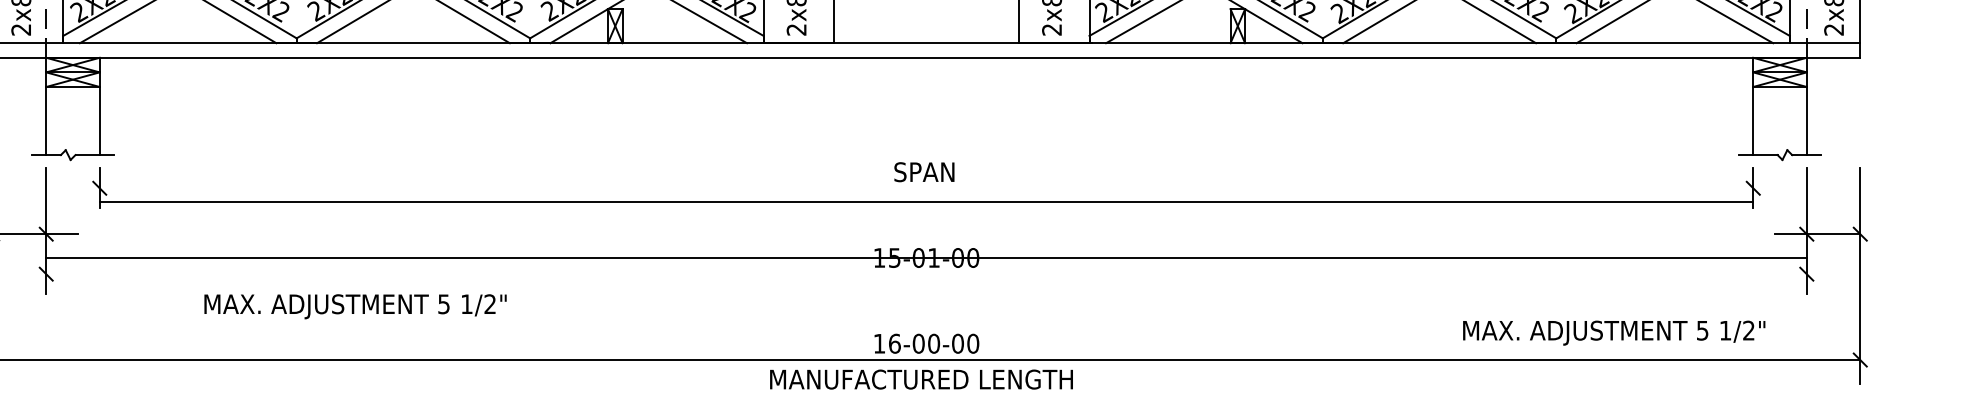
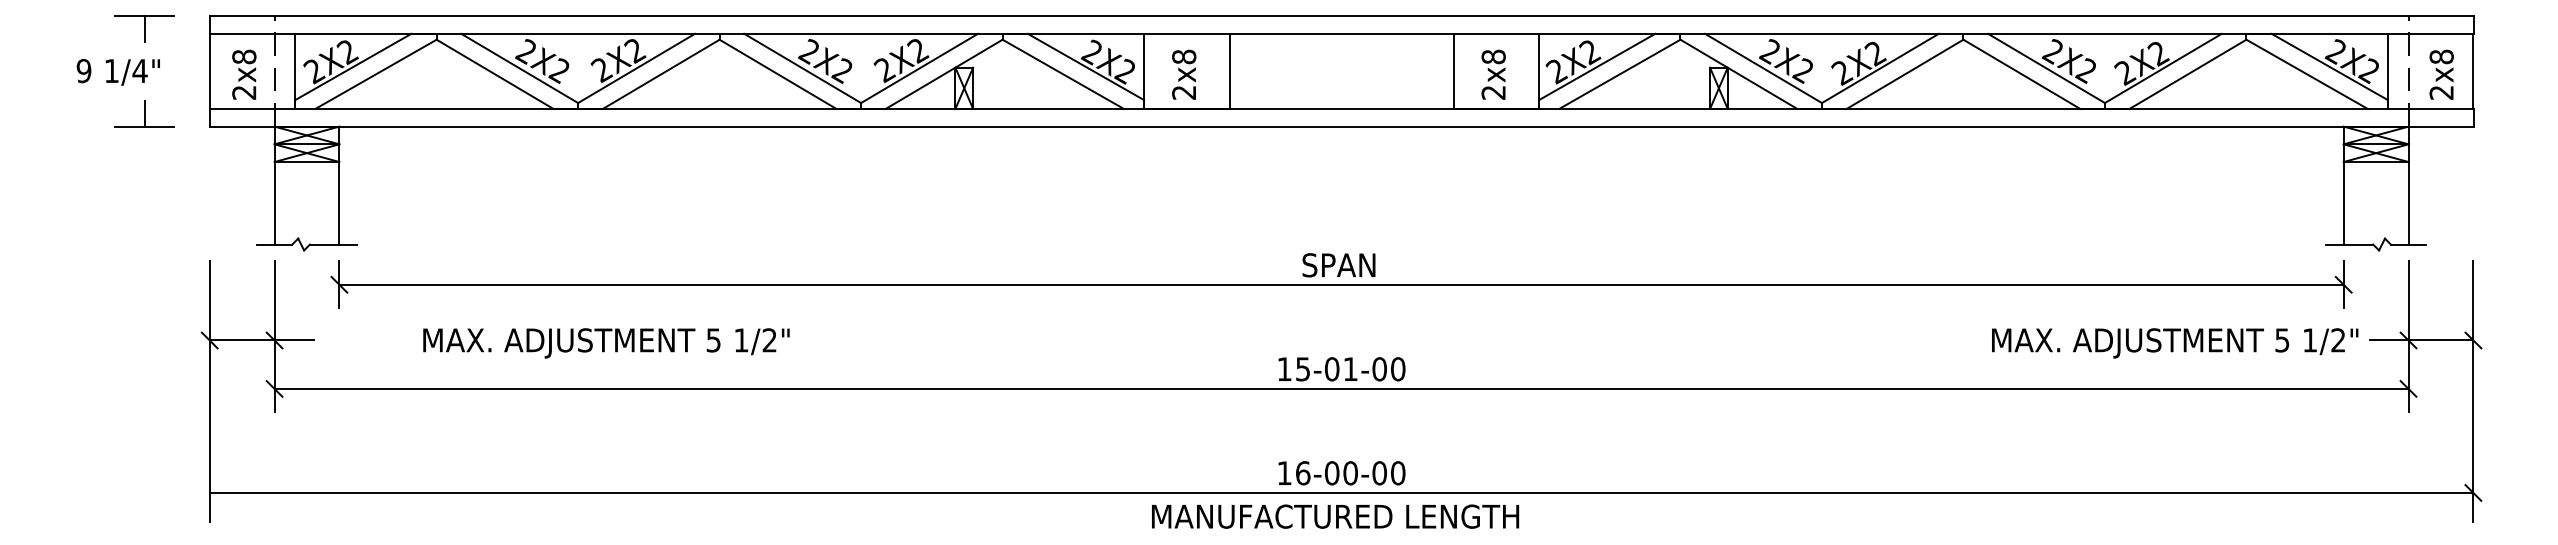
line: (926, 202) -> (1341, 284), moved
line: (926, 257) -> (1341, 388), moved
text: (355, 306) -> (606, 343), moved
text: (1614, 333) -> (2175, 343), moved

